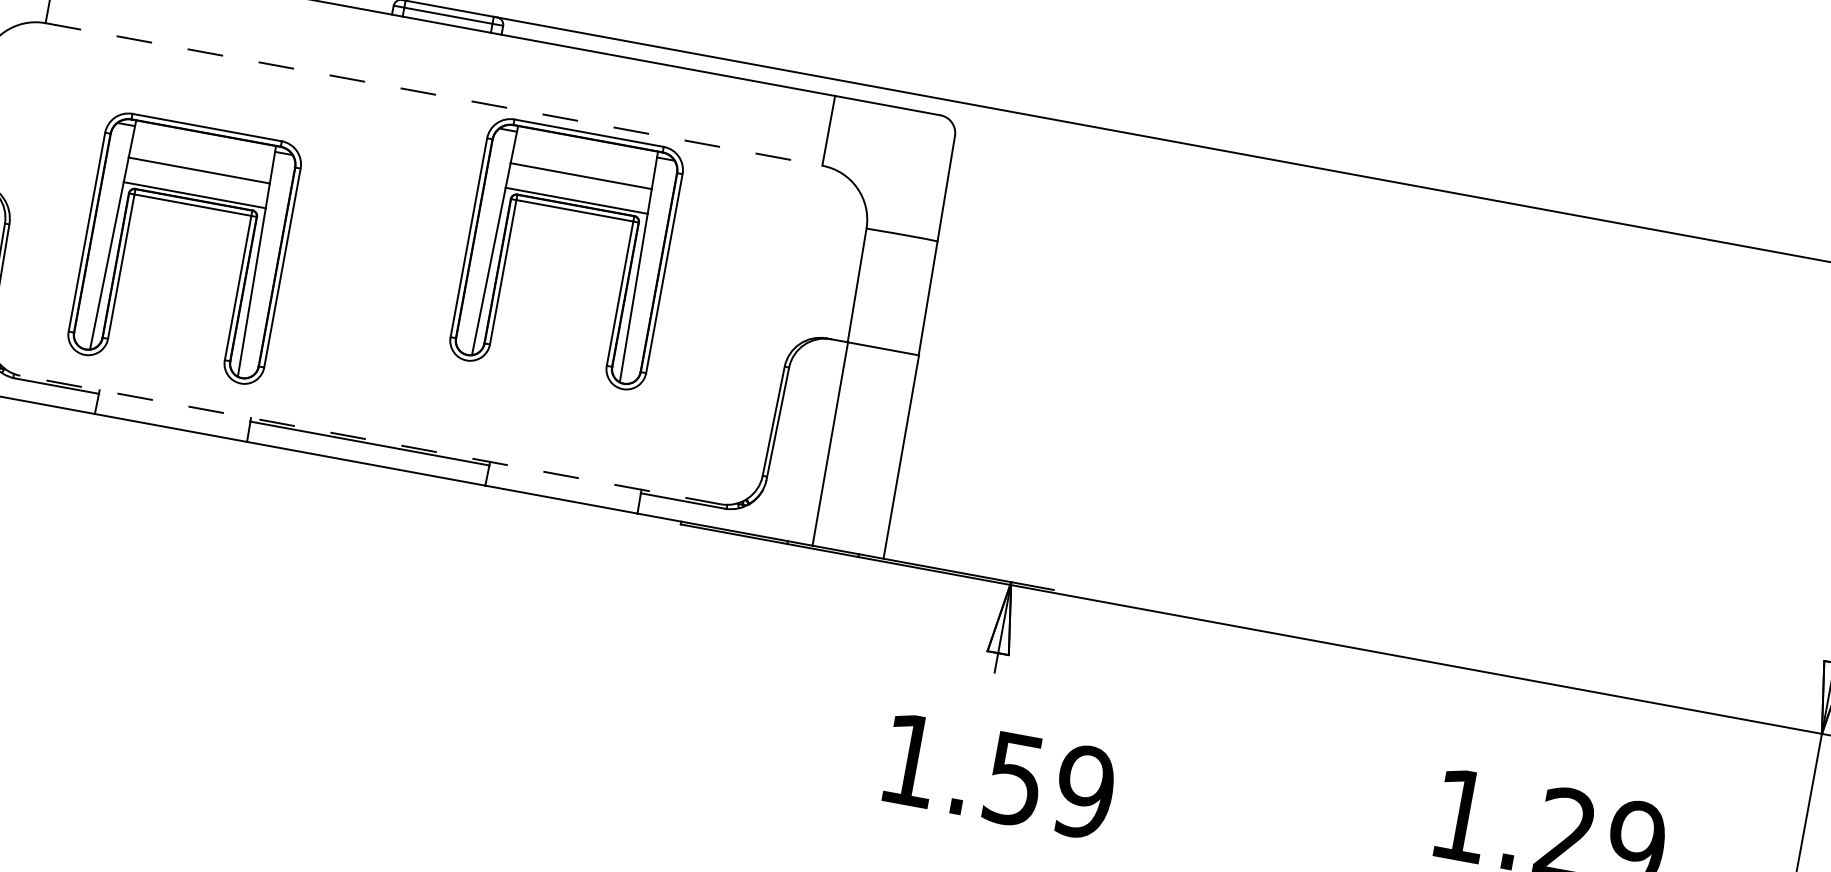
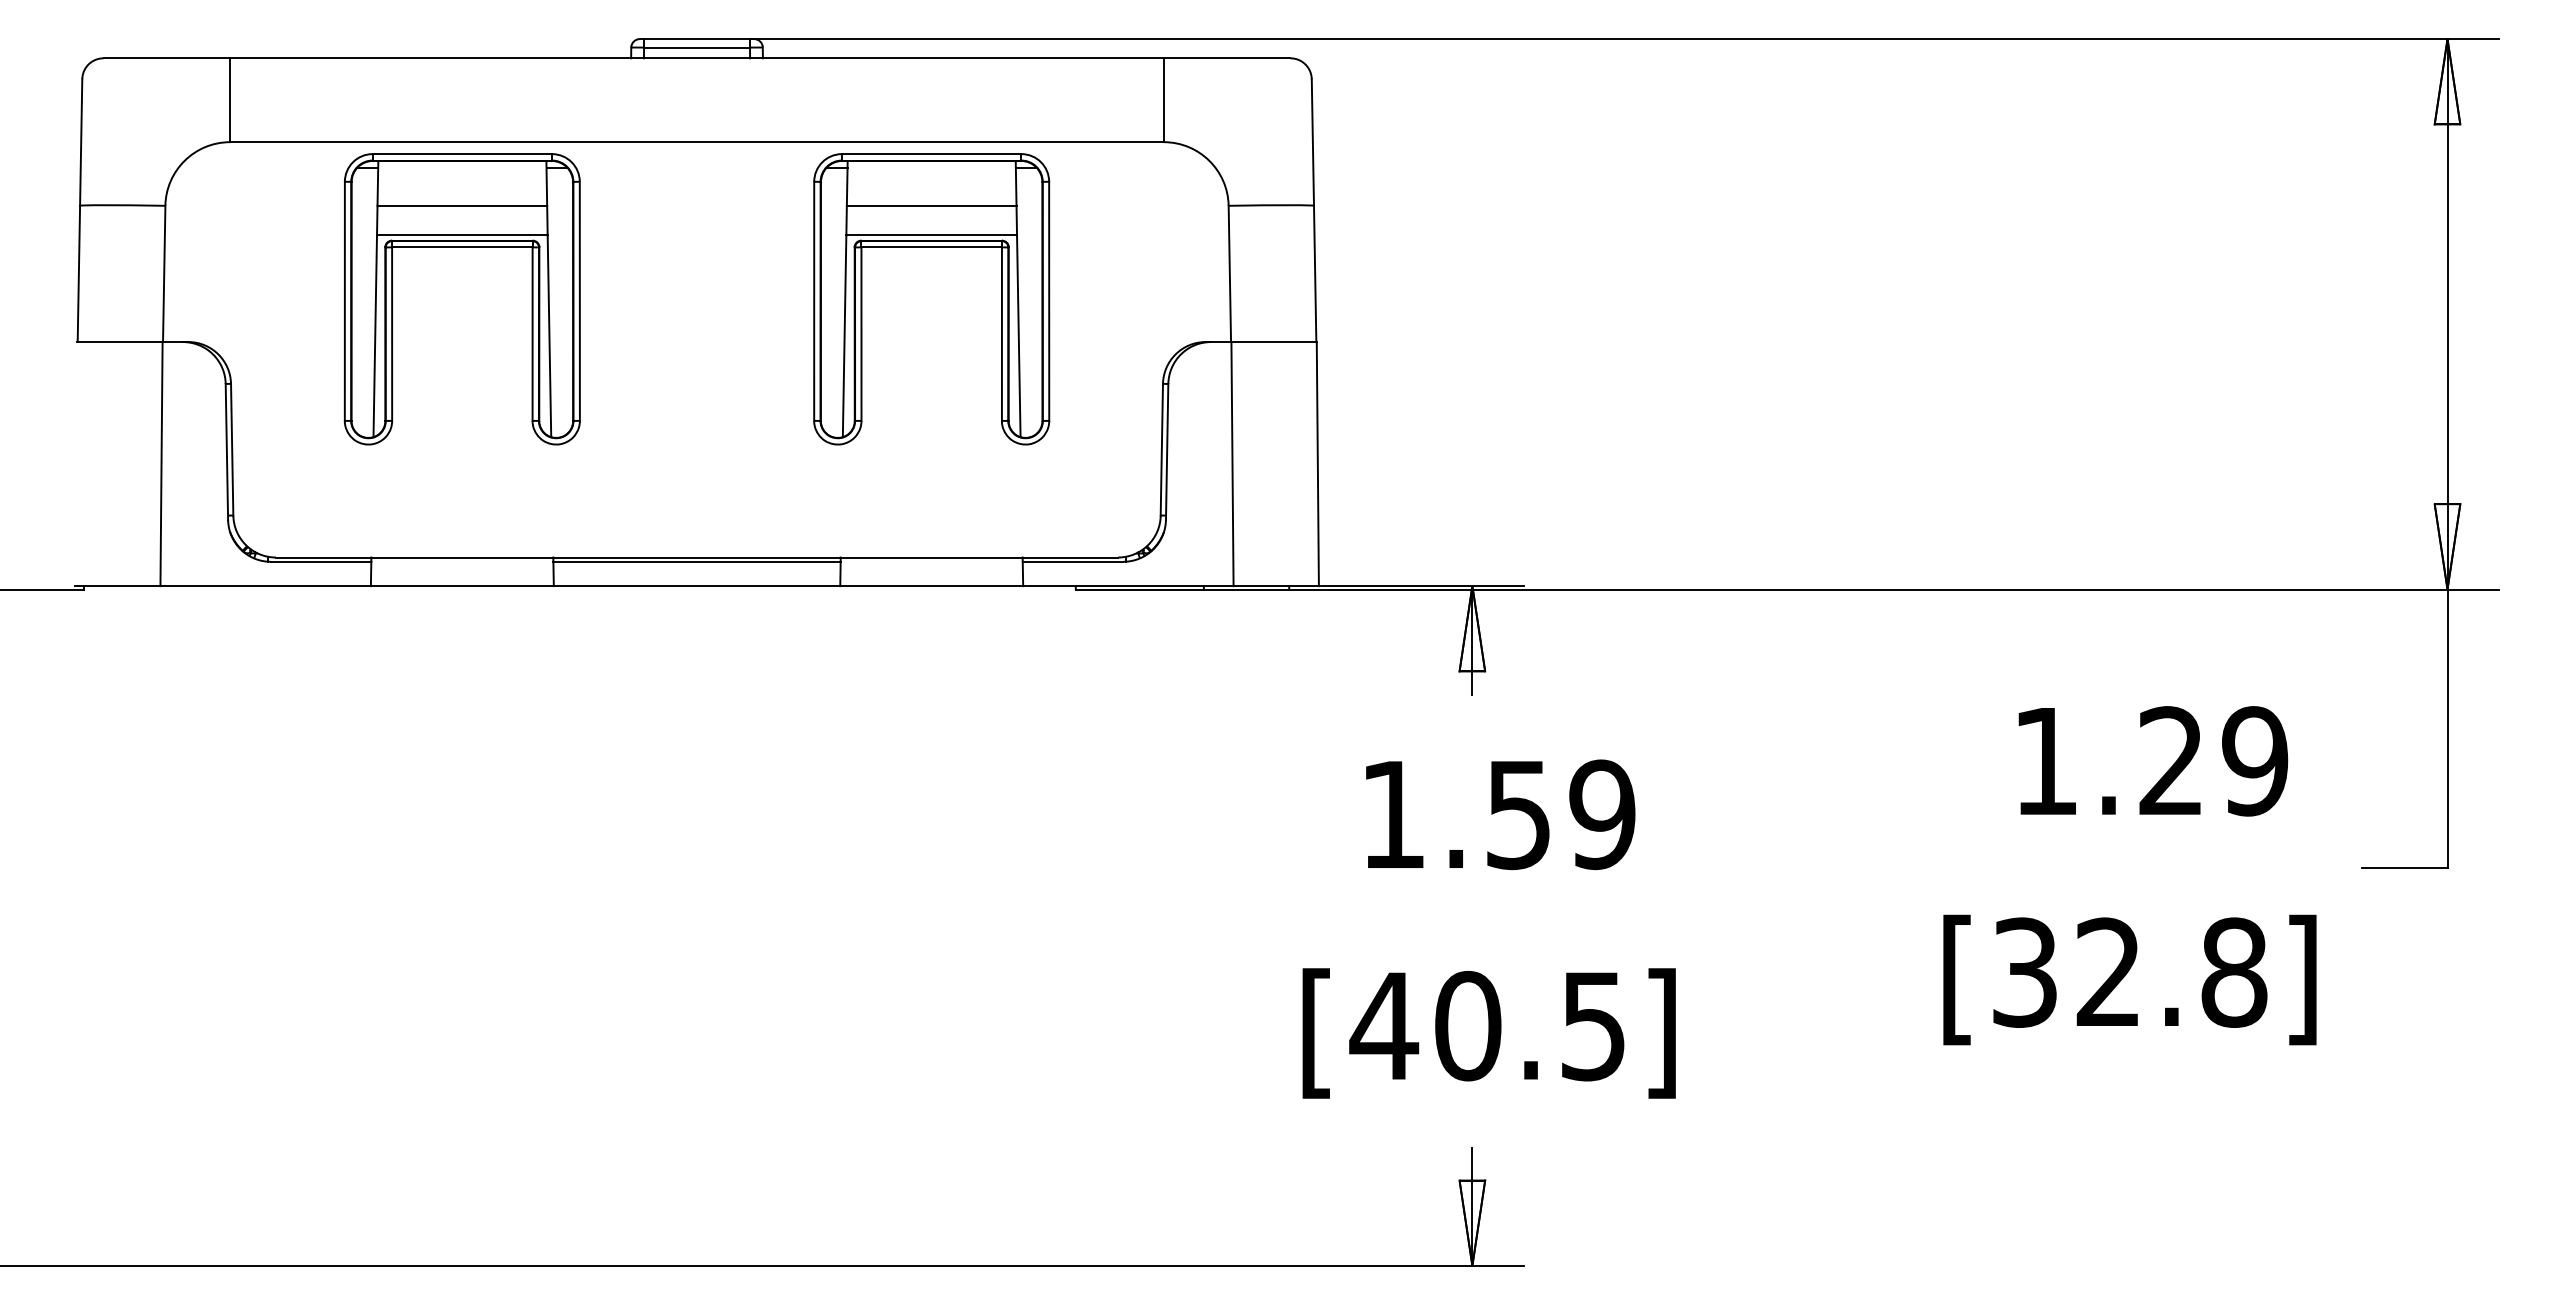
line: (434, 94) -> (697, 142), dashed -> solid
part: (192, 205) -> (461, 247), moved
part: (574, 210) -> (931, 247), moved
line: (370, 439) -> (696, 557), dashed -> solid

